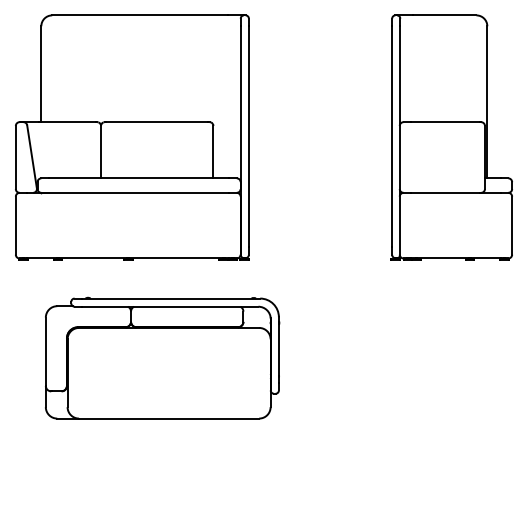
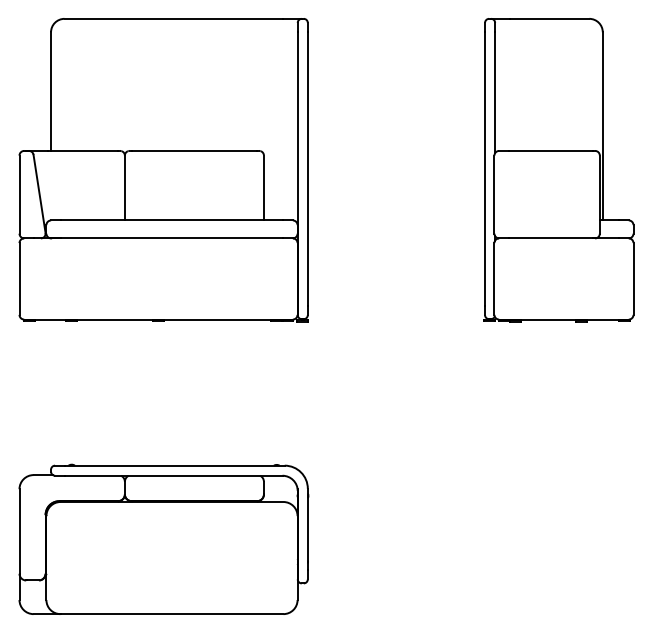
part: (162, 357) -> (163, 538), moved

